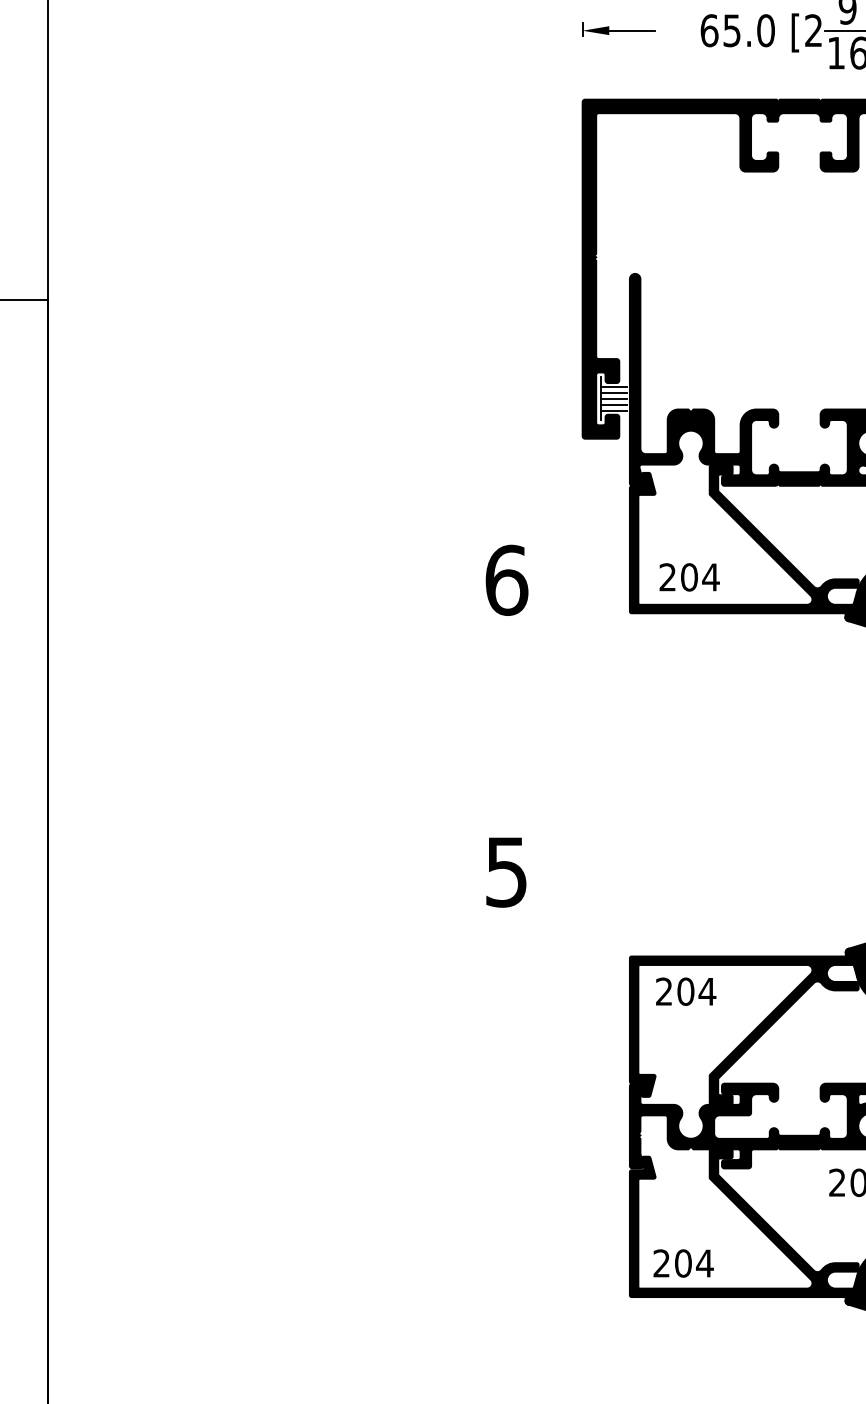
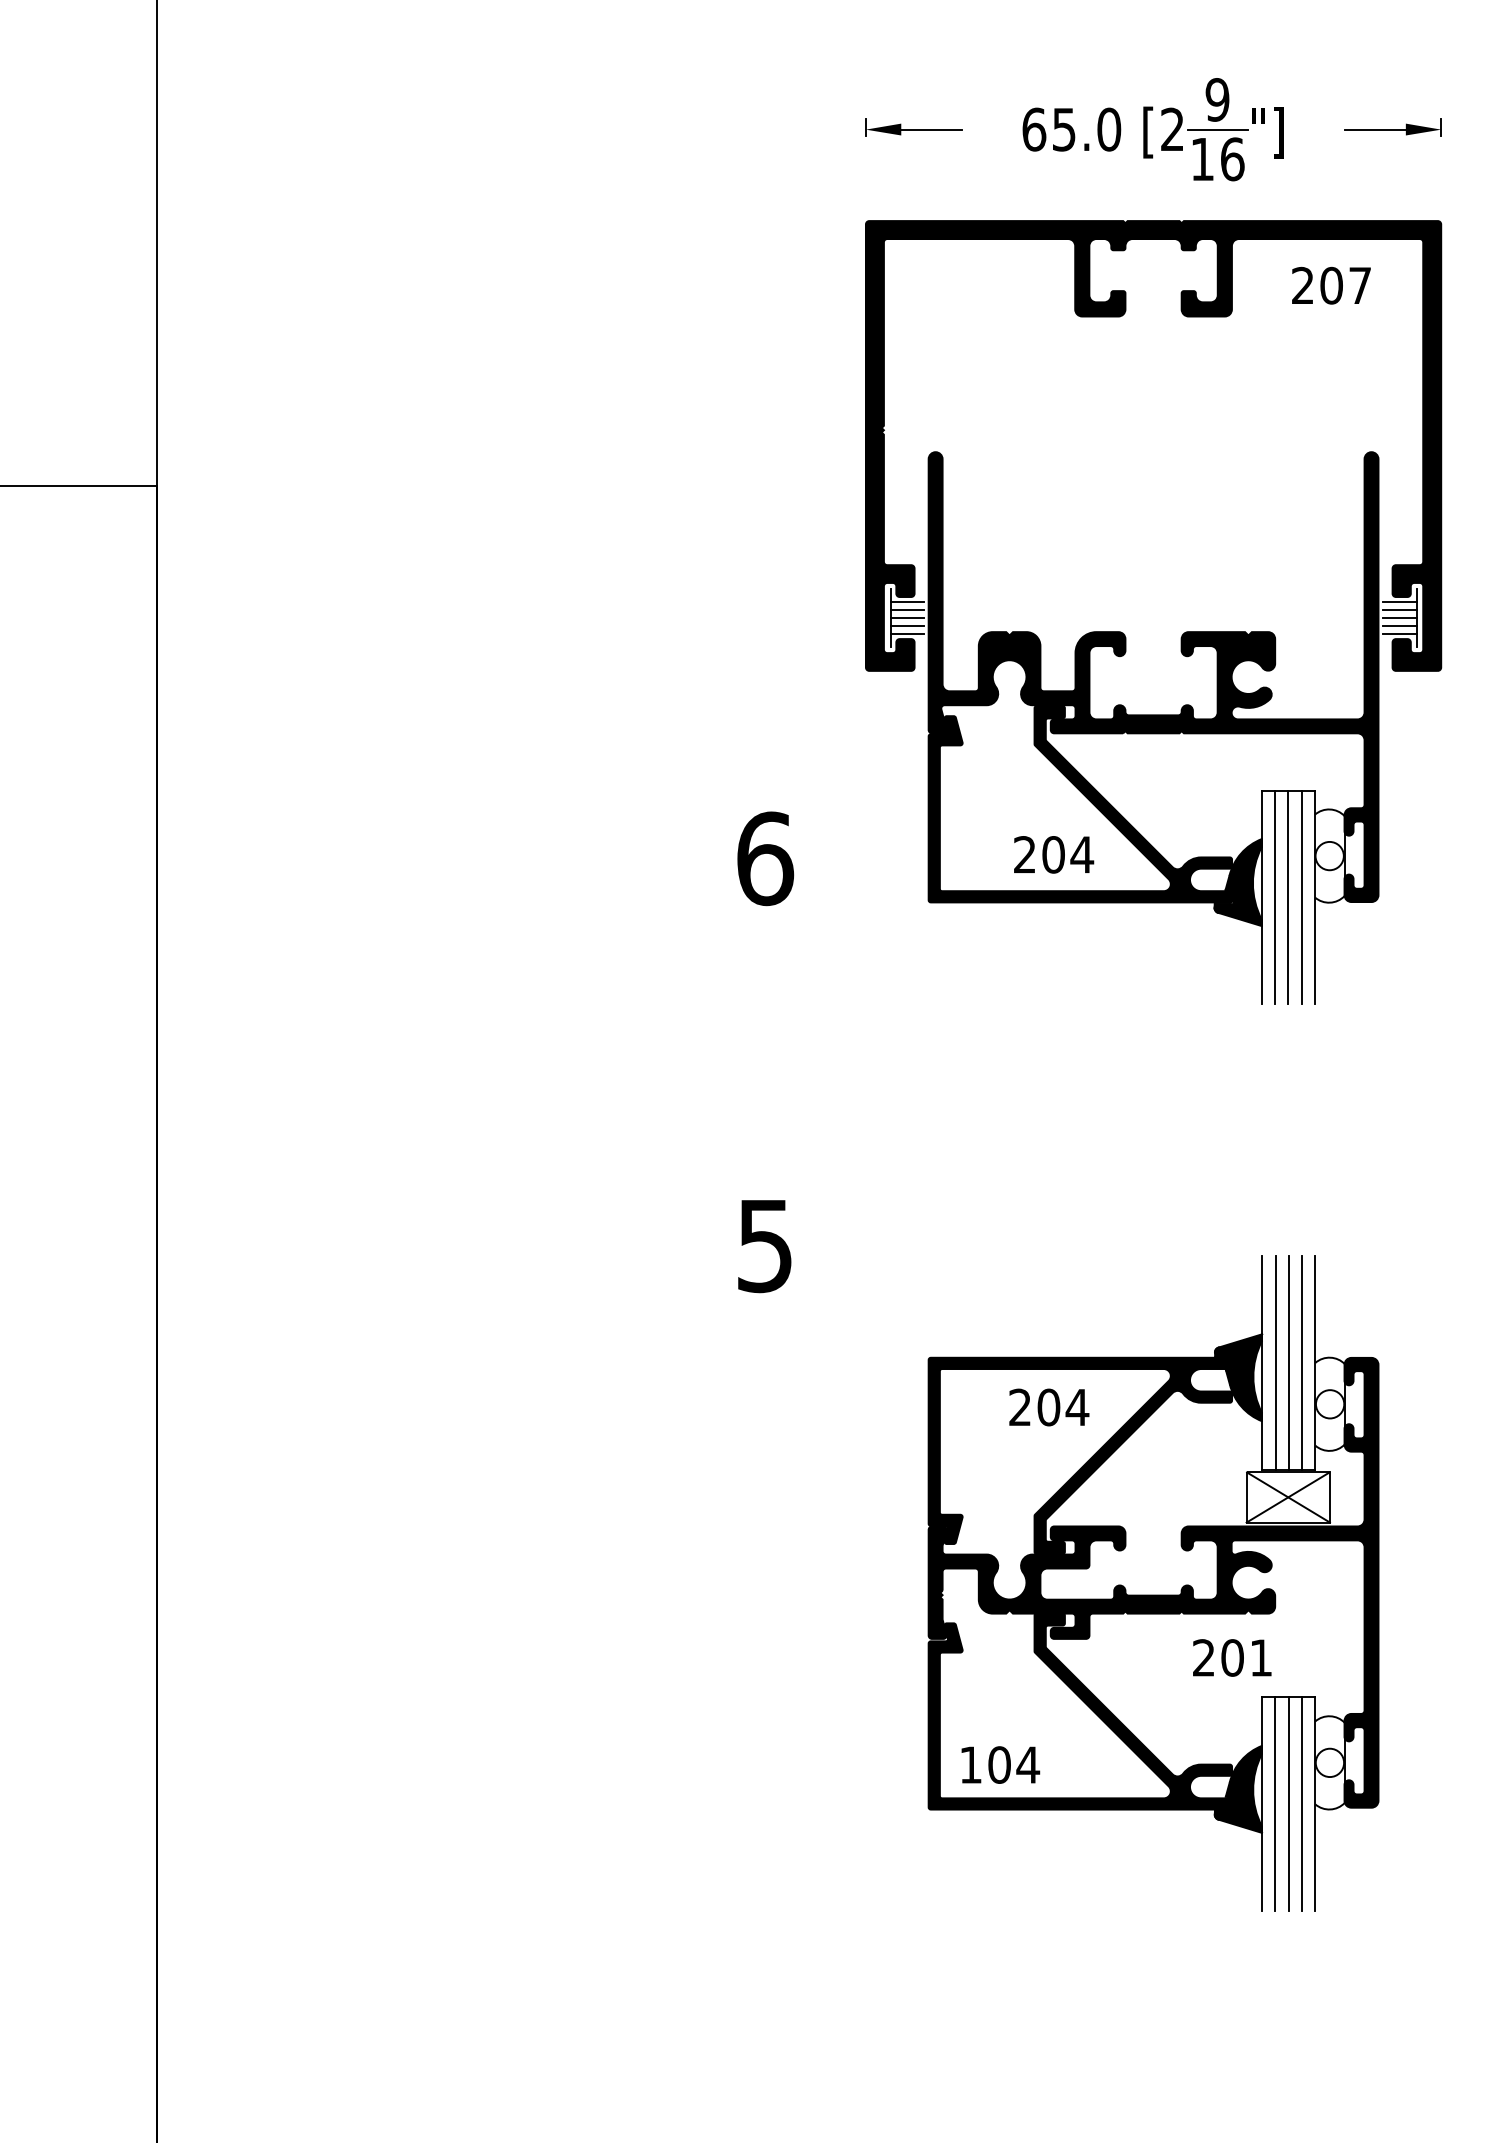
text: (690, 577) -> (1054, 854), moved
text: (686, 991) -> (1049, 1407), moved
text: (661, 1263) -> (970, 1764), 204 -> 104

